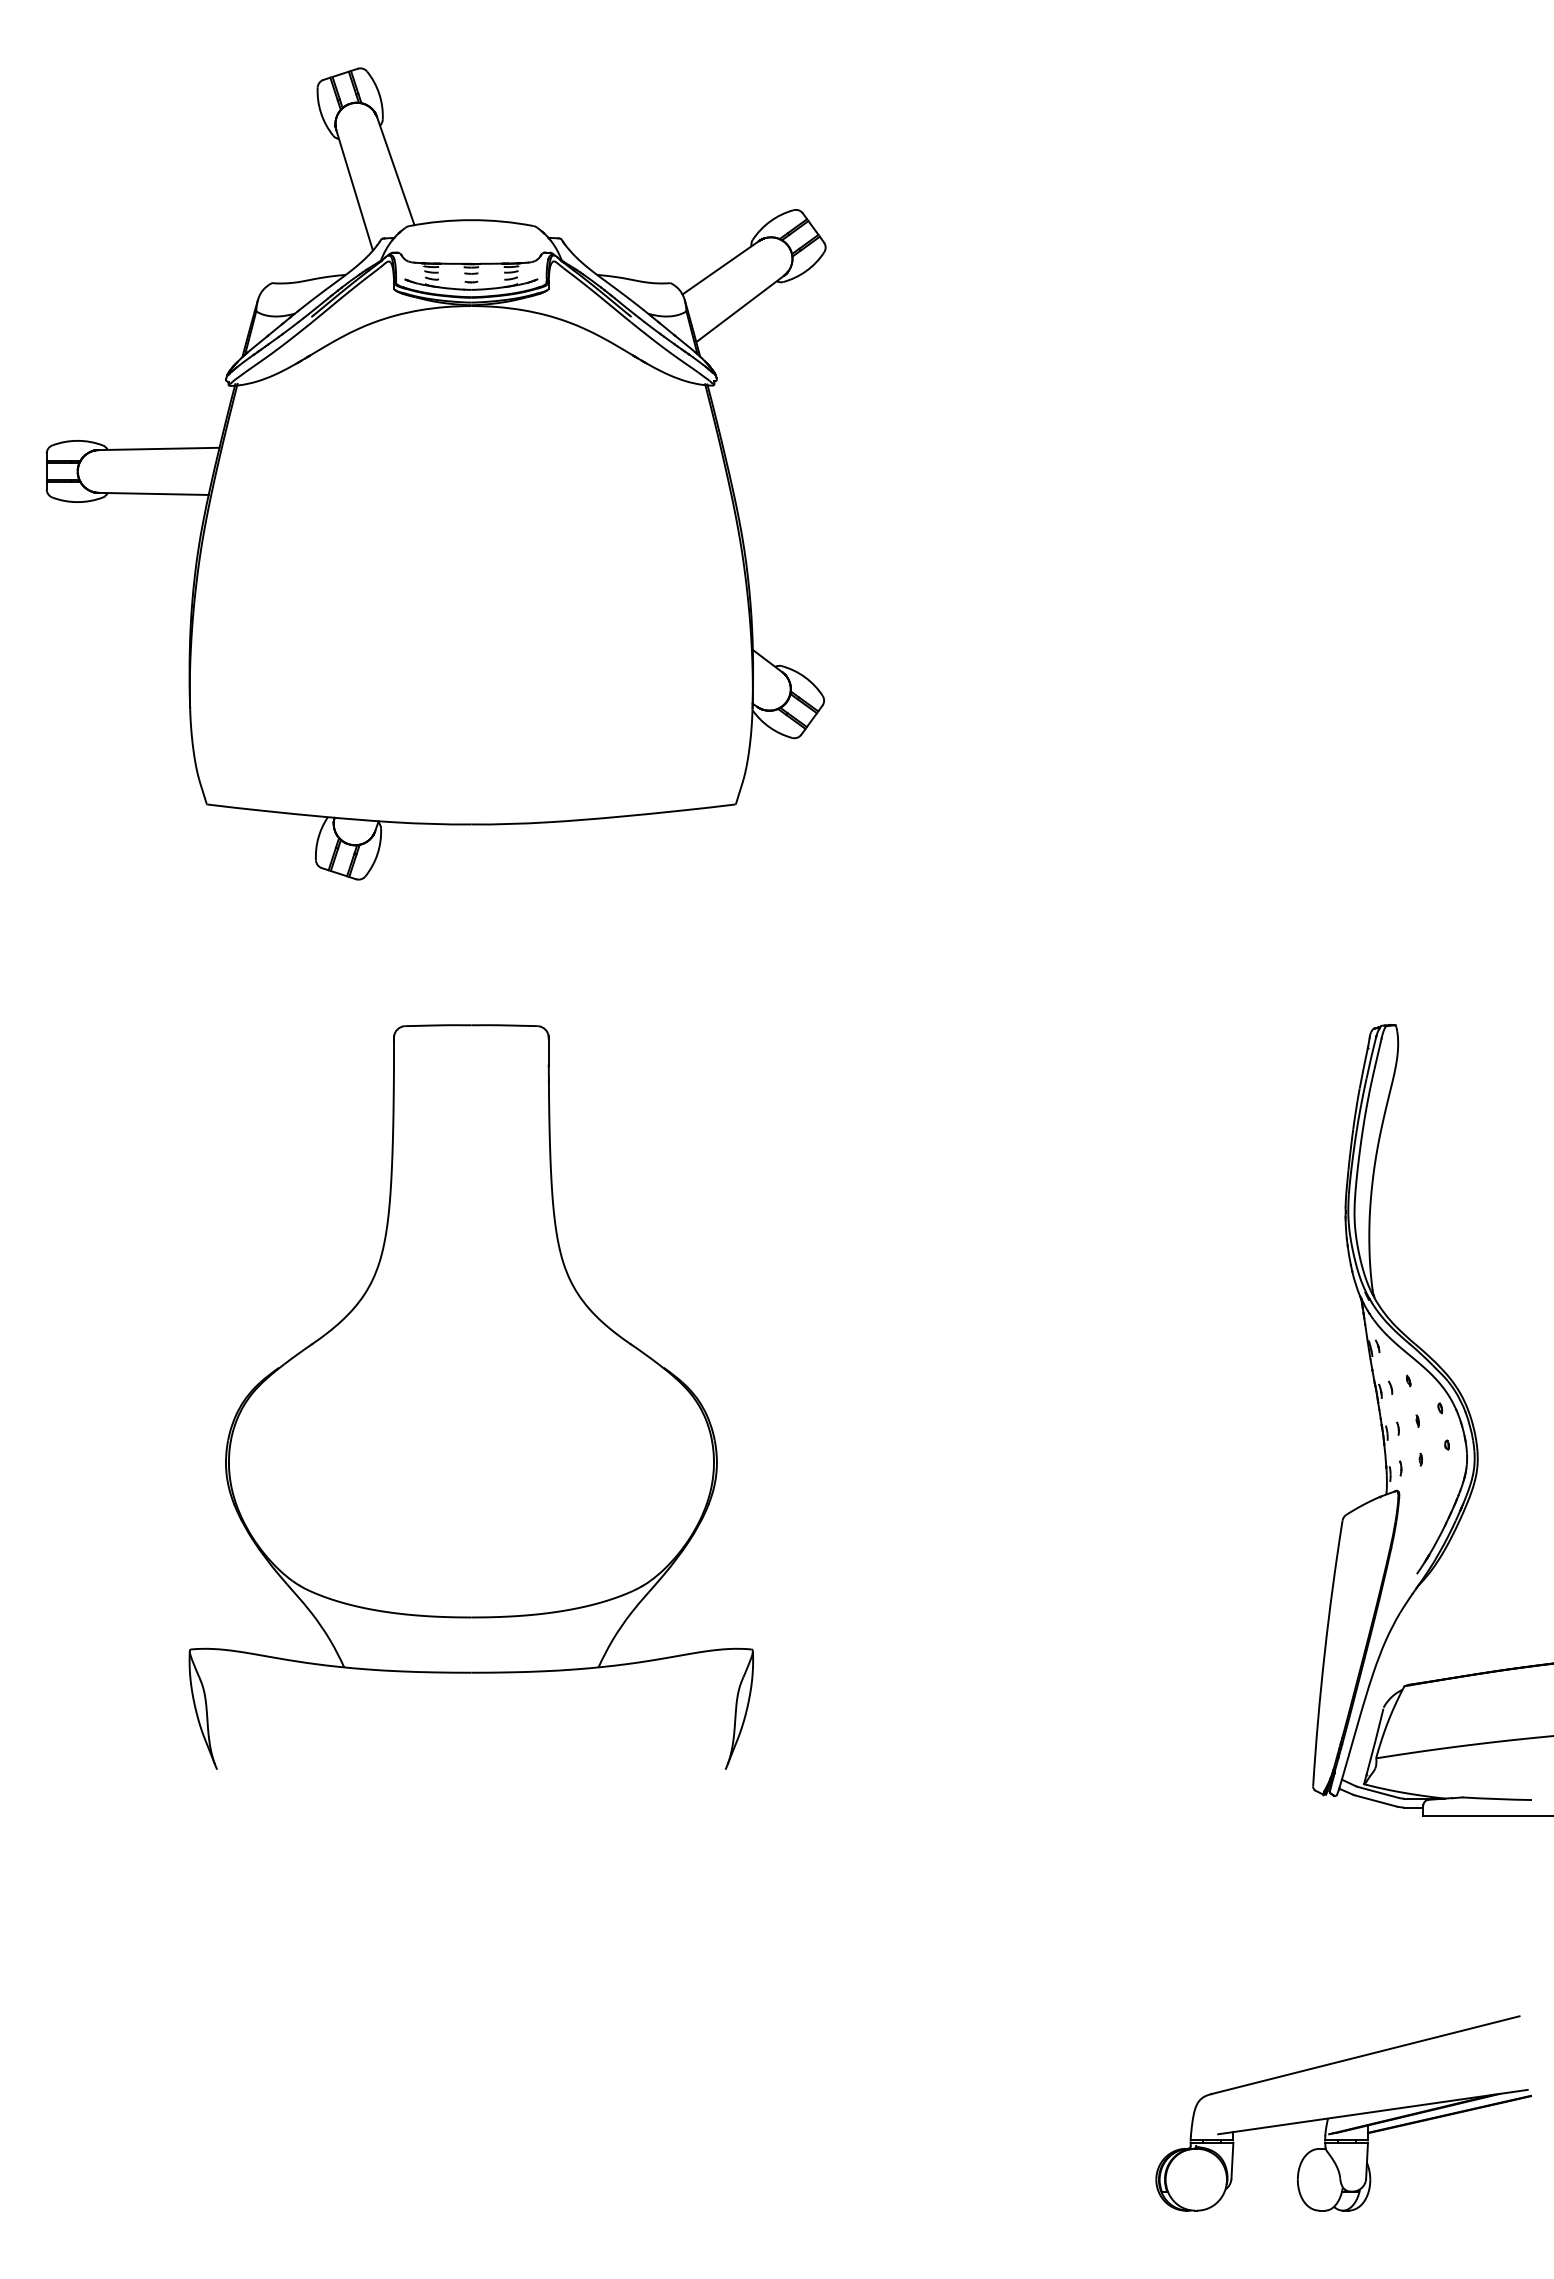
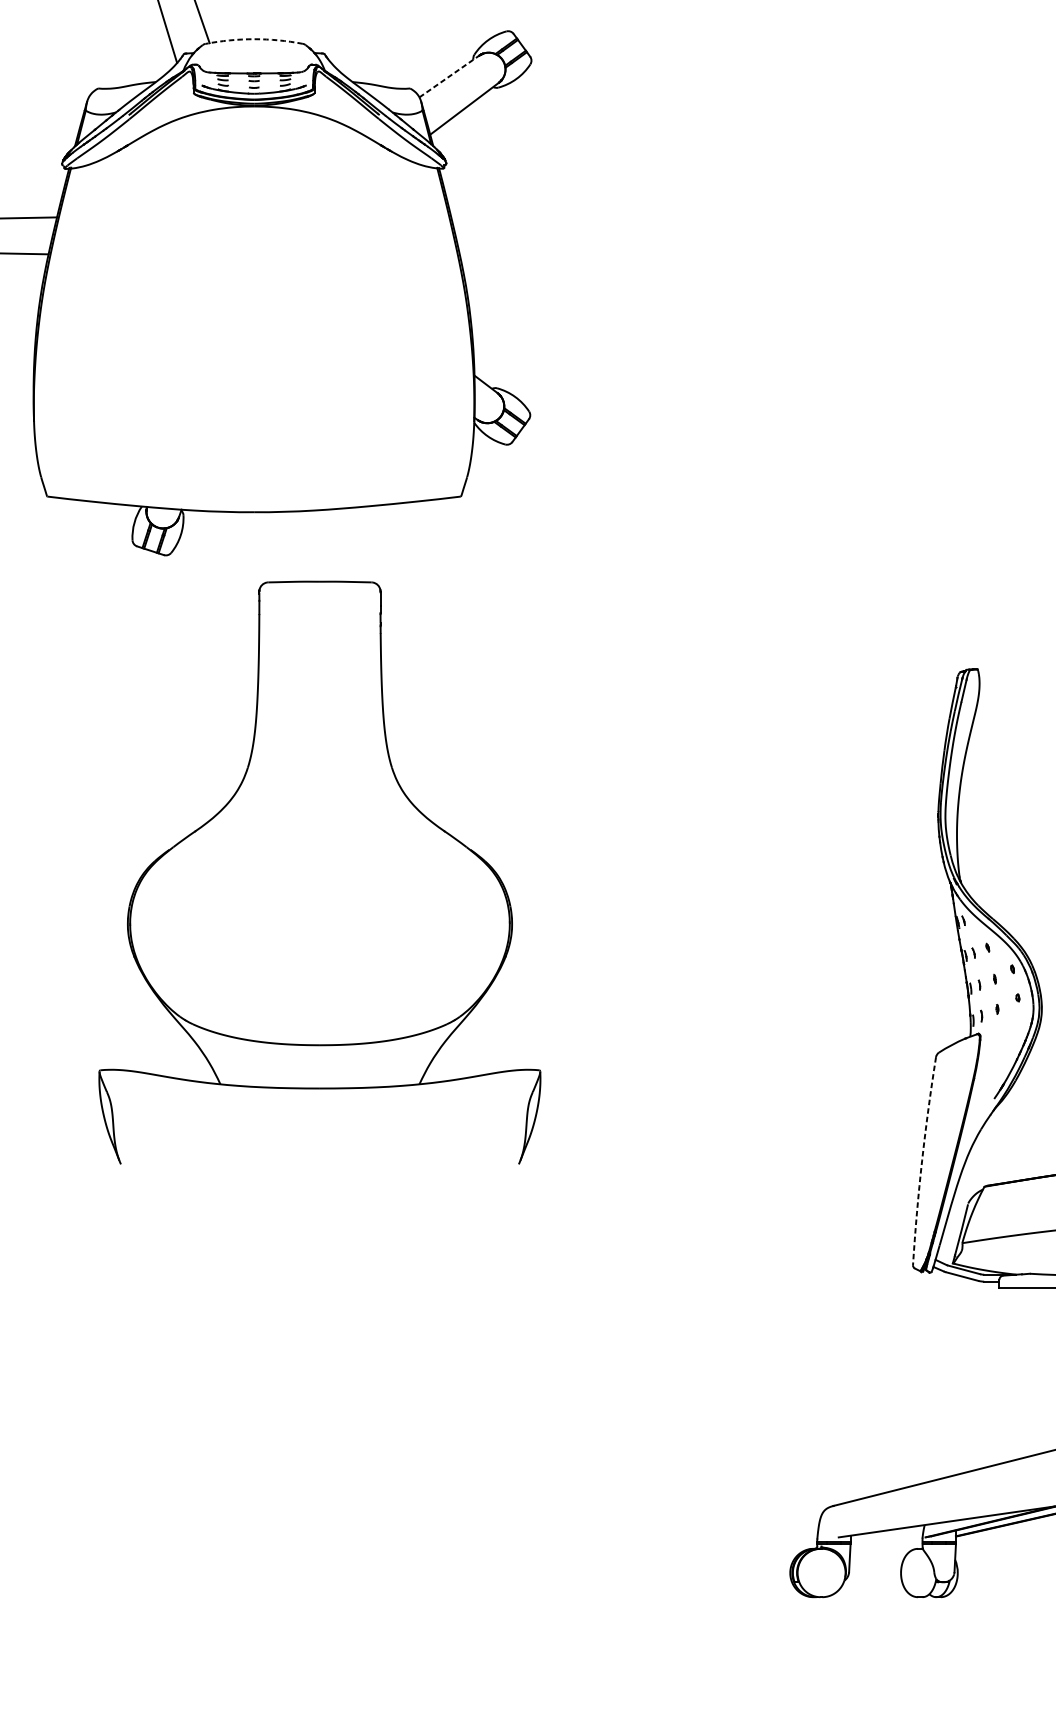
arc: (471, 220) -> (254, 39), solid -> dashed
line: (720, 267) -> (449, 76), solid -> dashed
part: (470, 1396) -> (319, 872), moved
arc: (1324, 1653) -> (921, 1161), solid -> dashed

